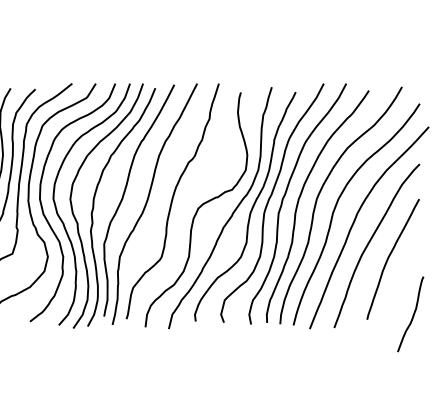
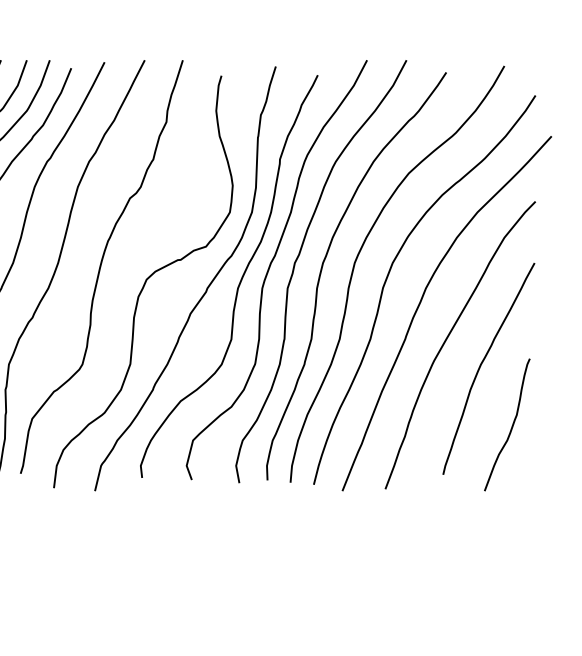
curve: (412, 315) -> (510, 426), moved

